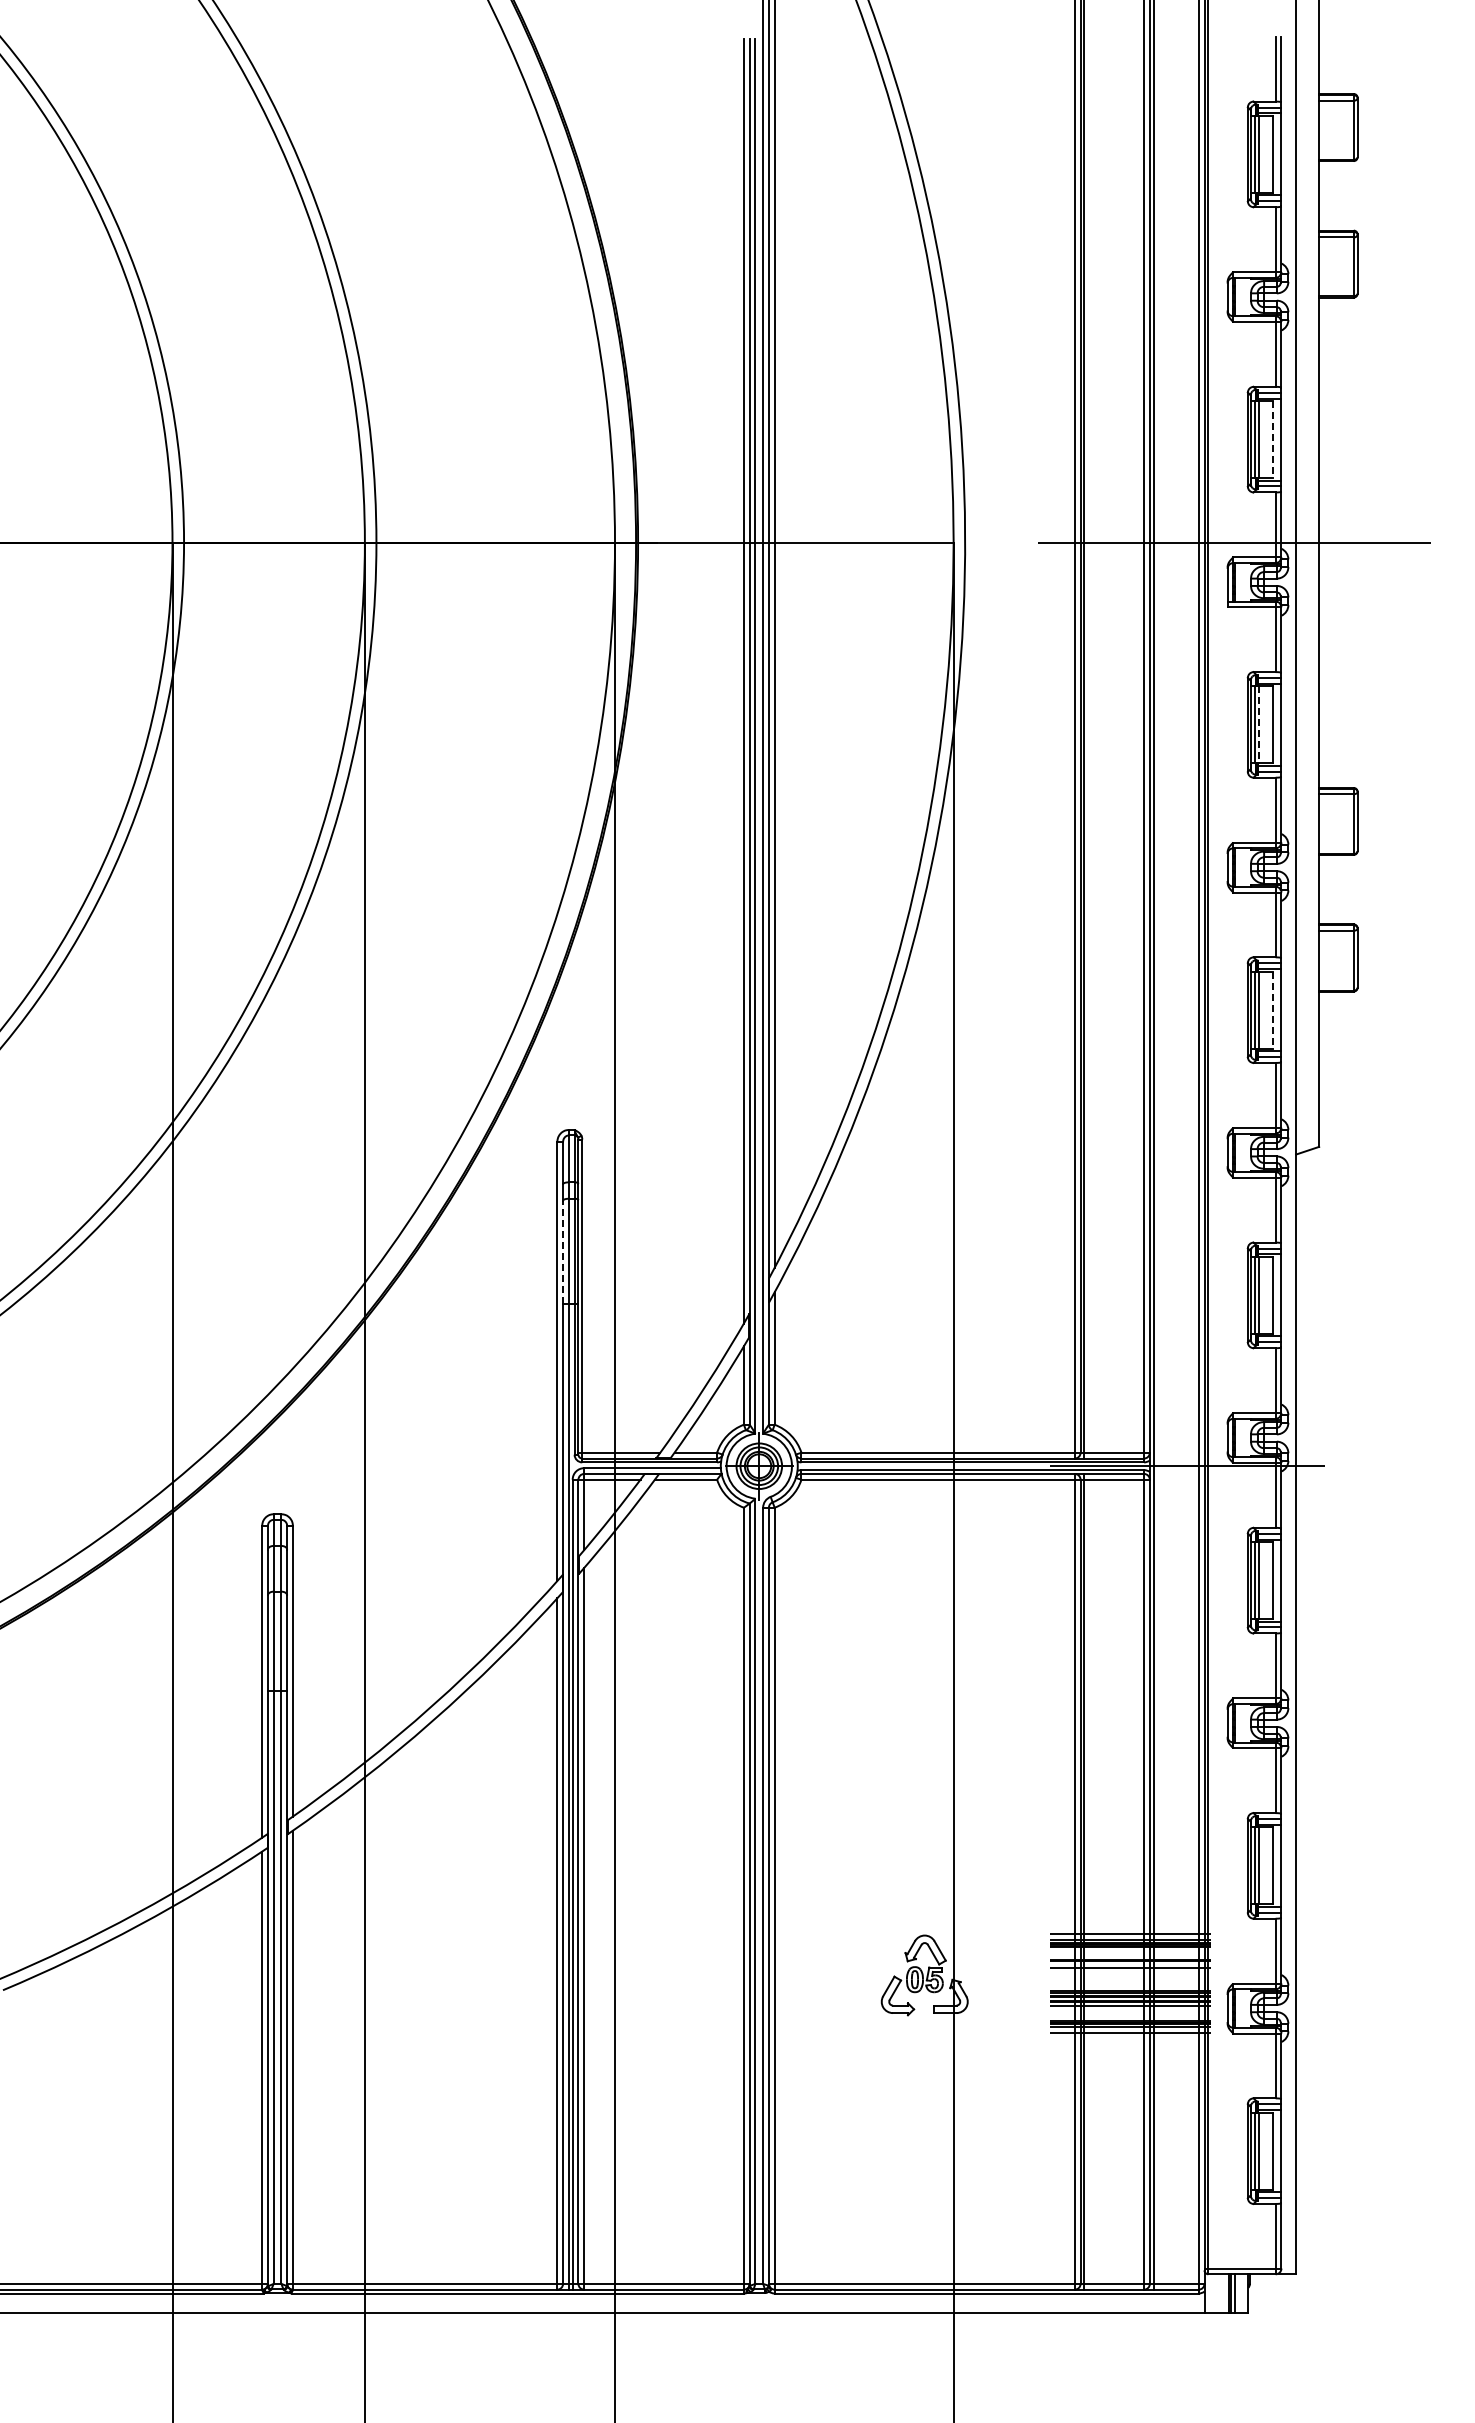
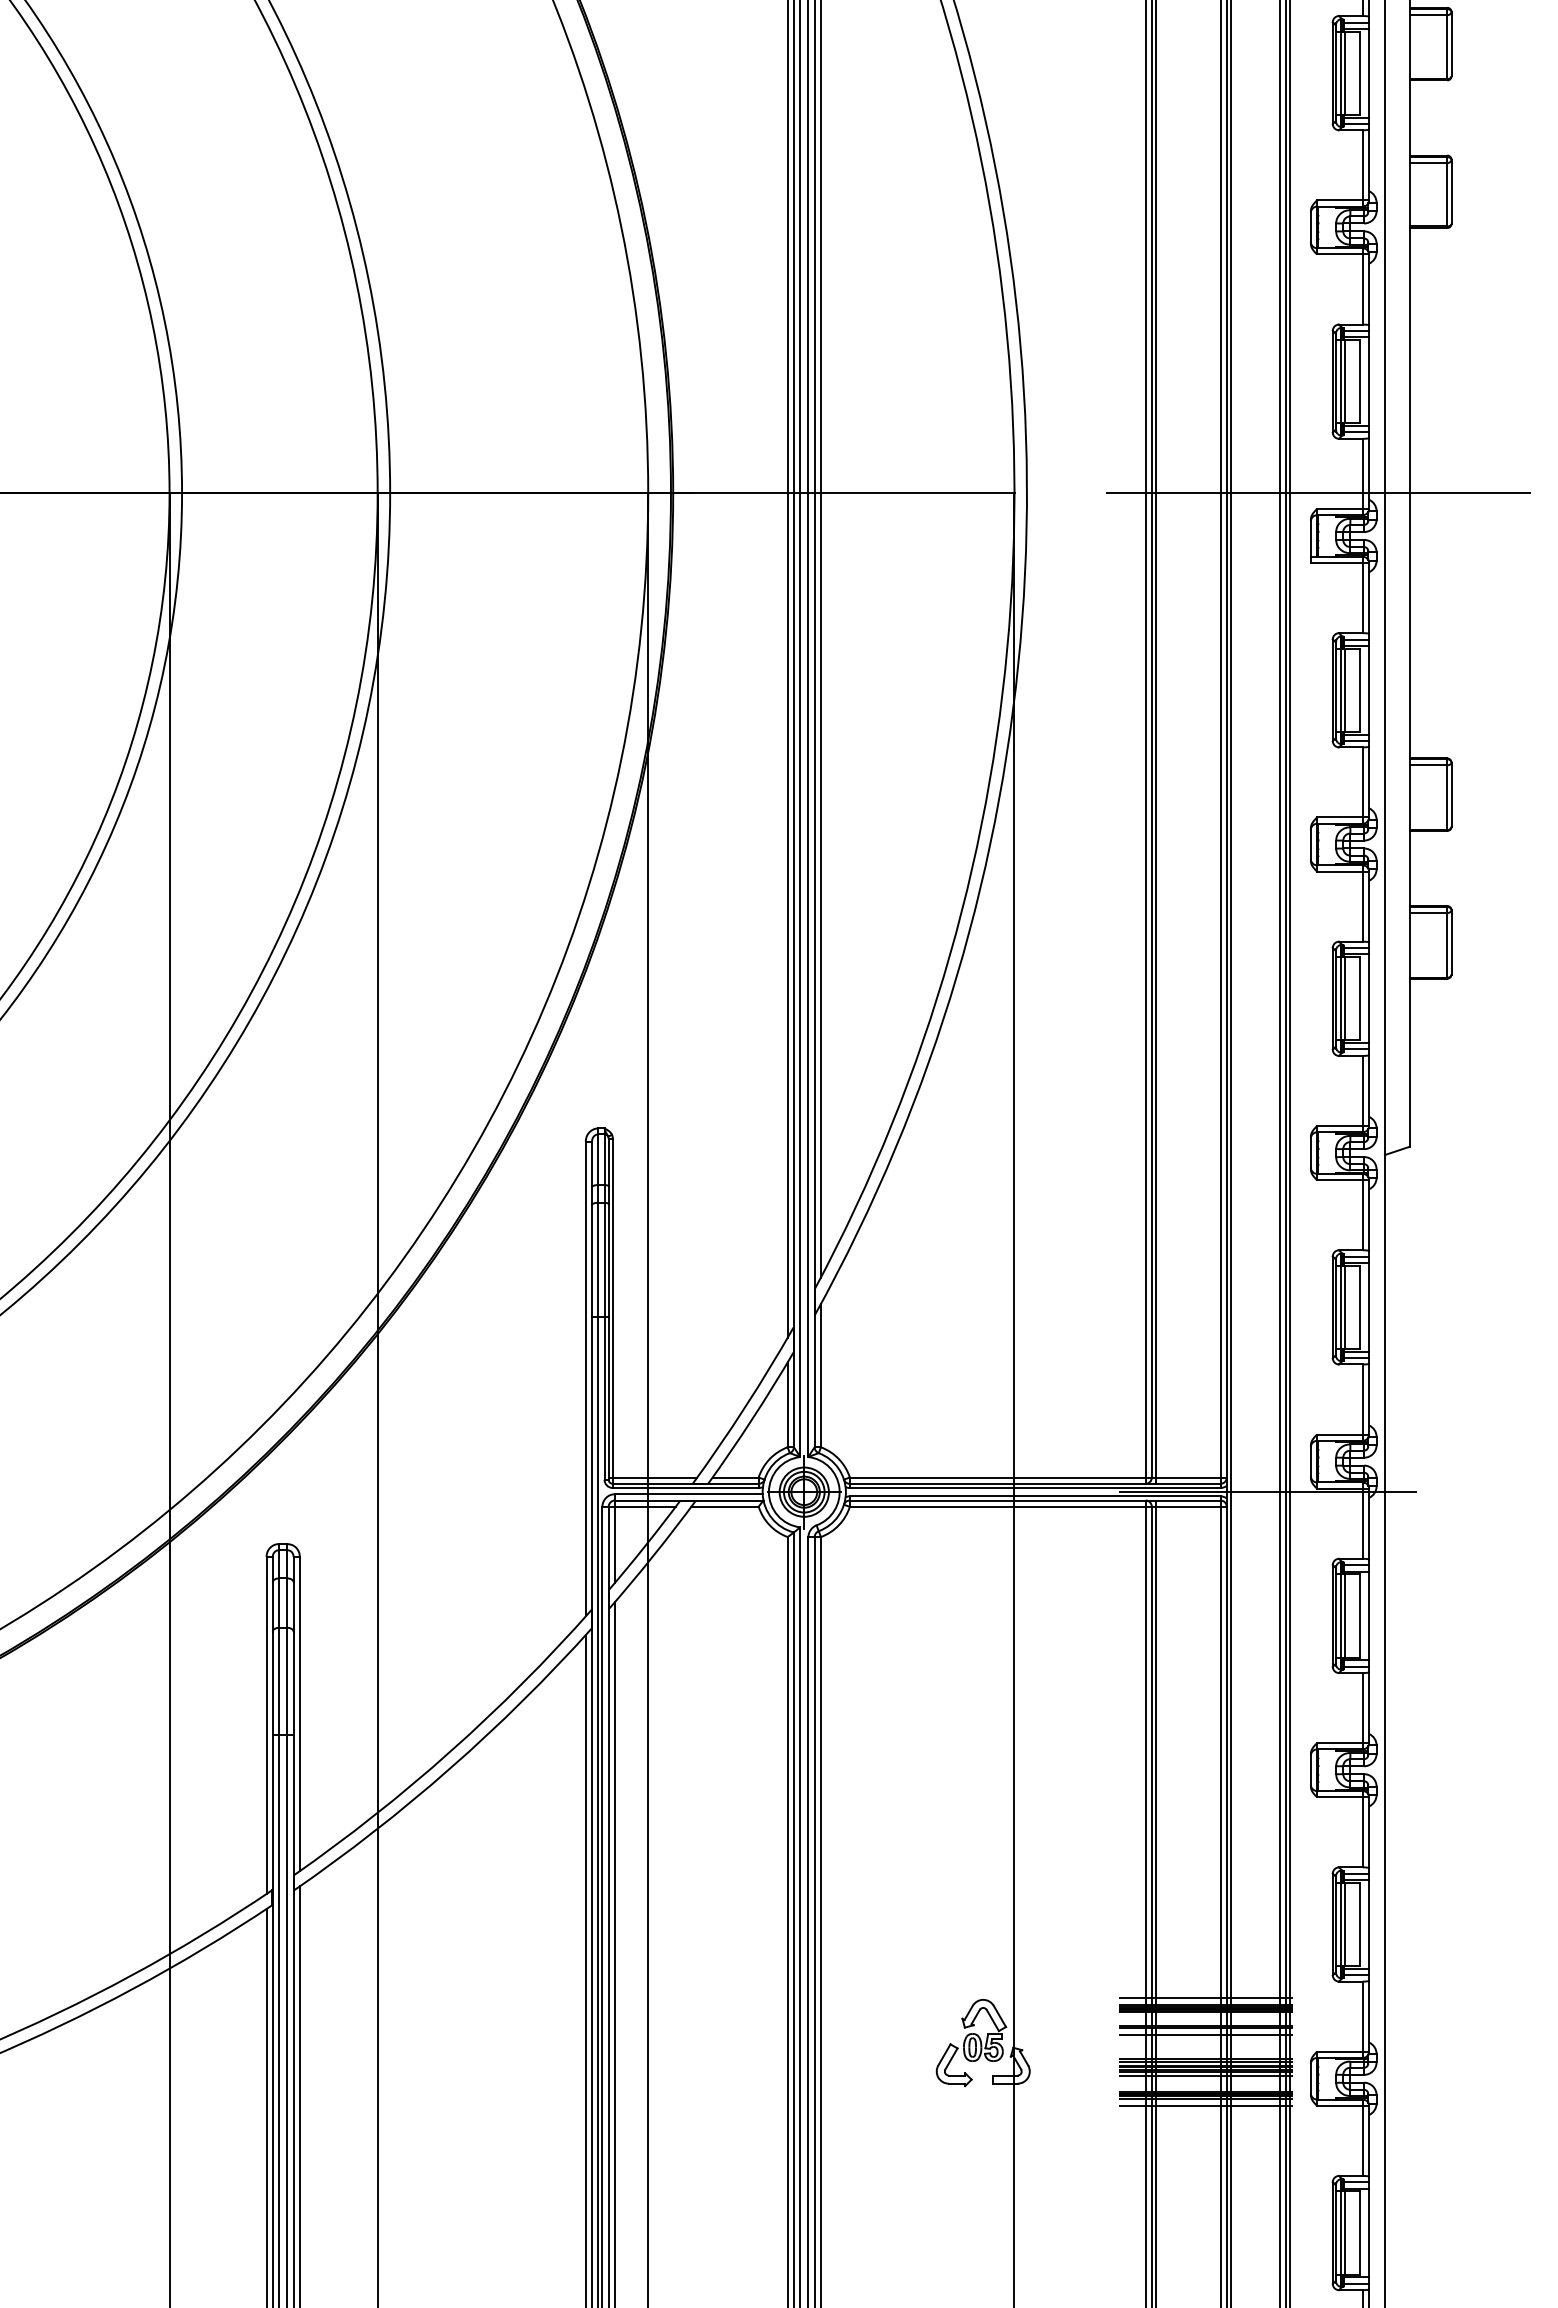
line: (1272, 440) -> (1359, 382), dashed -> solid
line: (1259, 725) -> (1345, 690), dashed -> solid
line: (1272, 1010) -> (1359, 999), dashed -> solid
line: (563, 1252) -> (592, 1260), dashed -> solid

